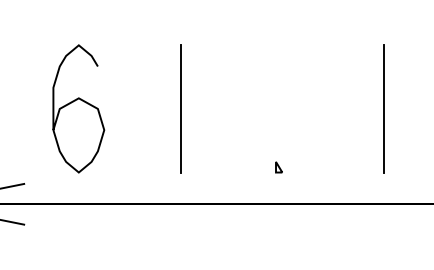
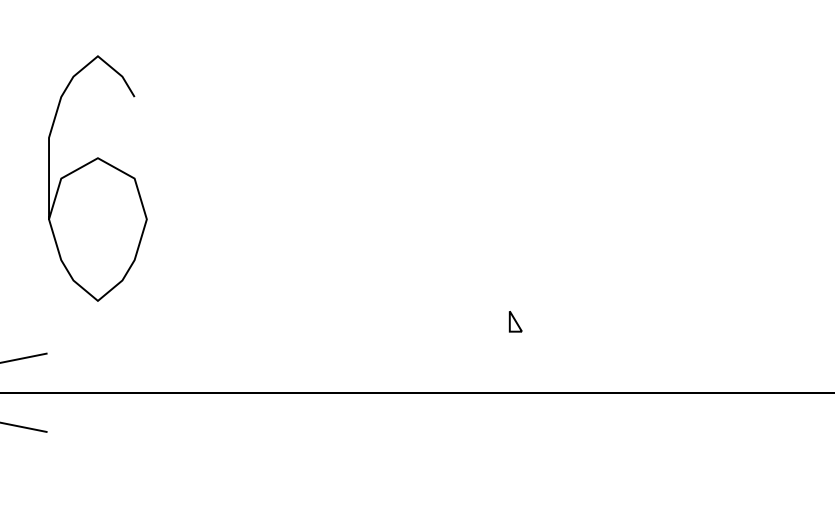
curve: (75, 101) -> (91, 164), moved
line: (180, 108) -> (347, 208), removed
line: (384, 108) -> (739, 208), removed
part: (278, 167) -> (514, 322), moved

